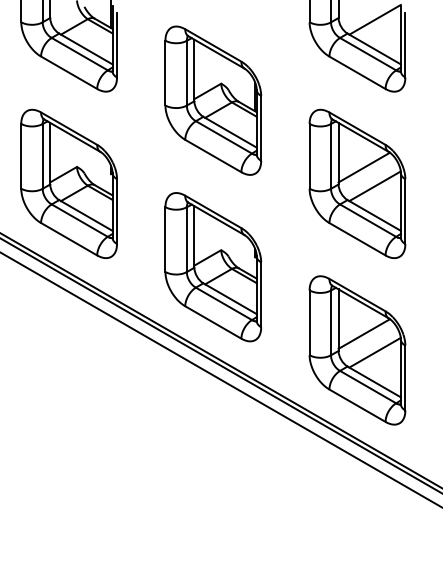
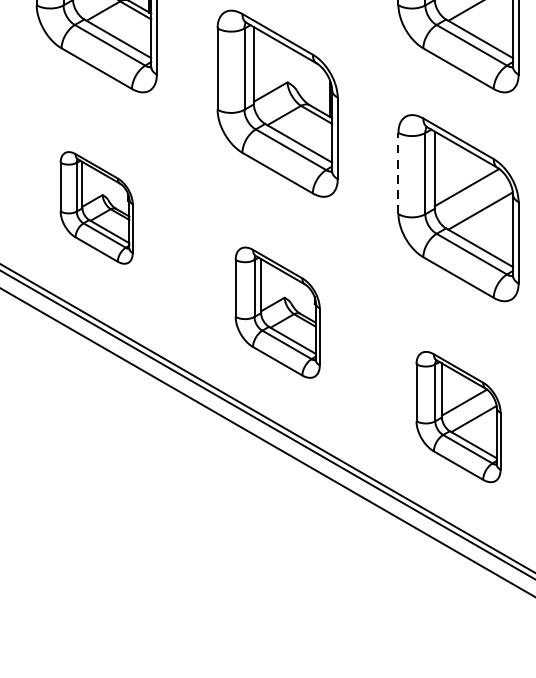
line: (309, 155) -> (398, 172), solid -> dashed
part: (68, 183) -> (95, 207), size x0.6
part: (213, 267) -> (277, 312), size x0.7
part: (357, 350) -> (458, 417), size x0.7

